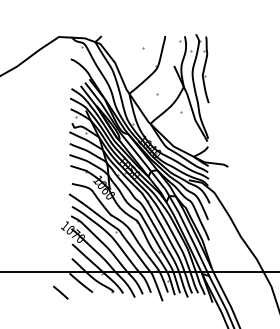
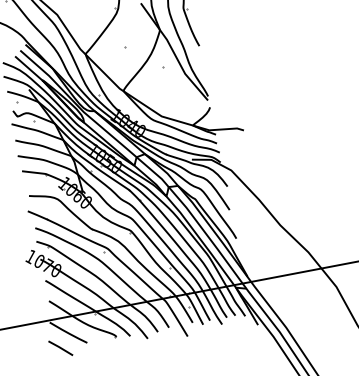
line: (60, 292) -> (60, 348), moved

